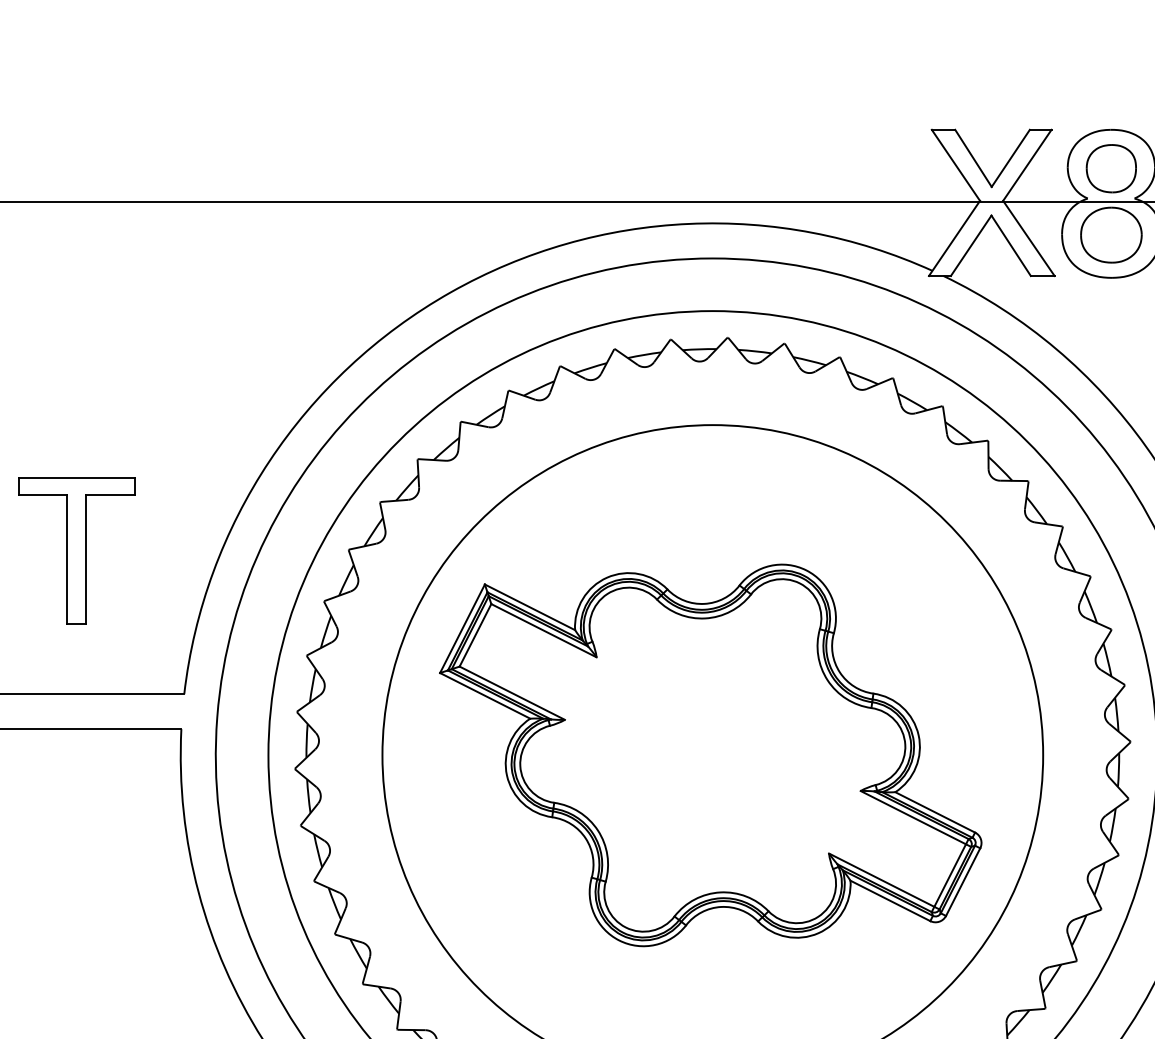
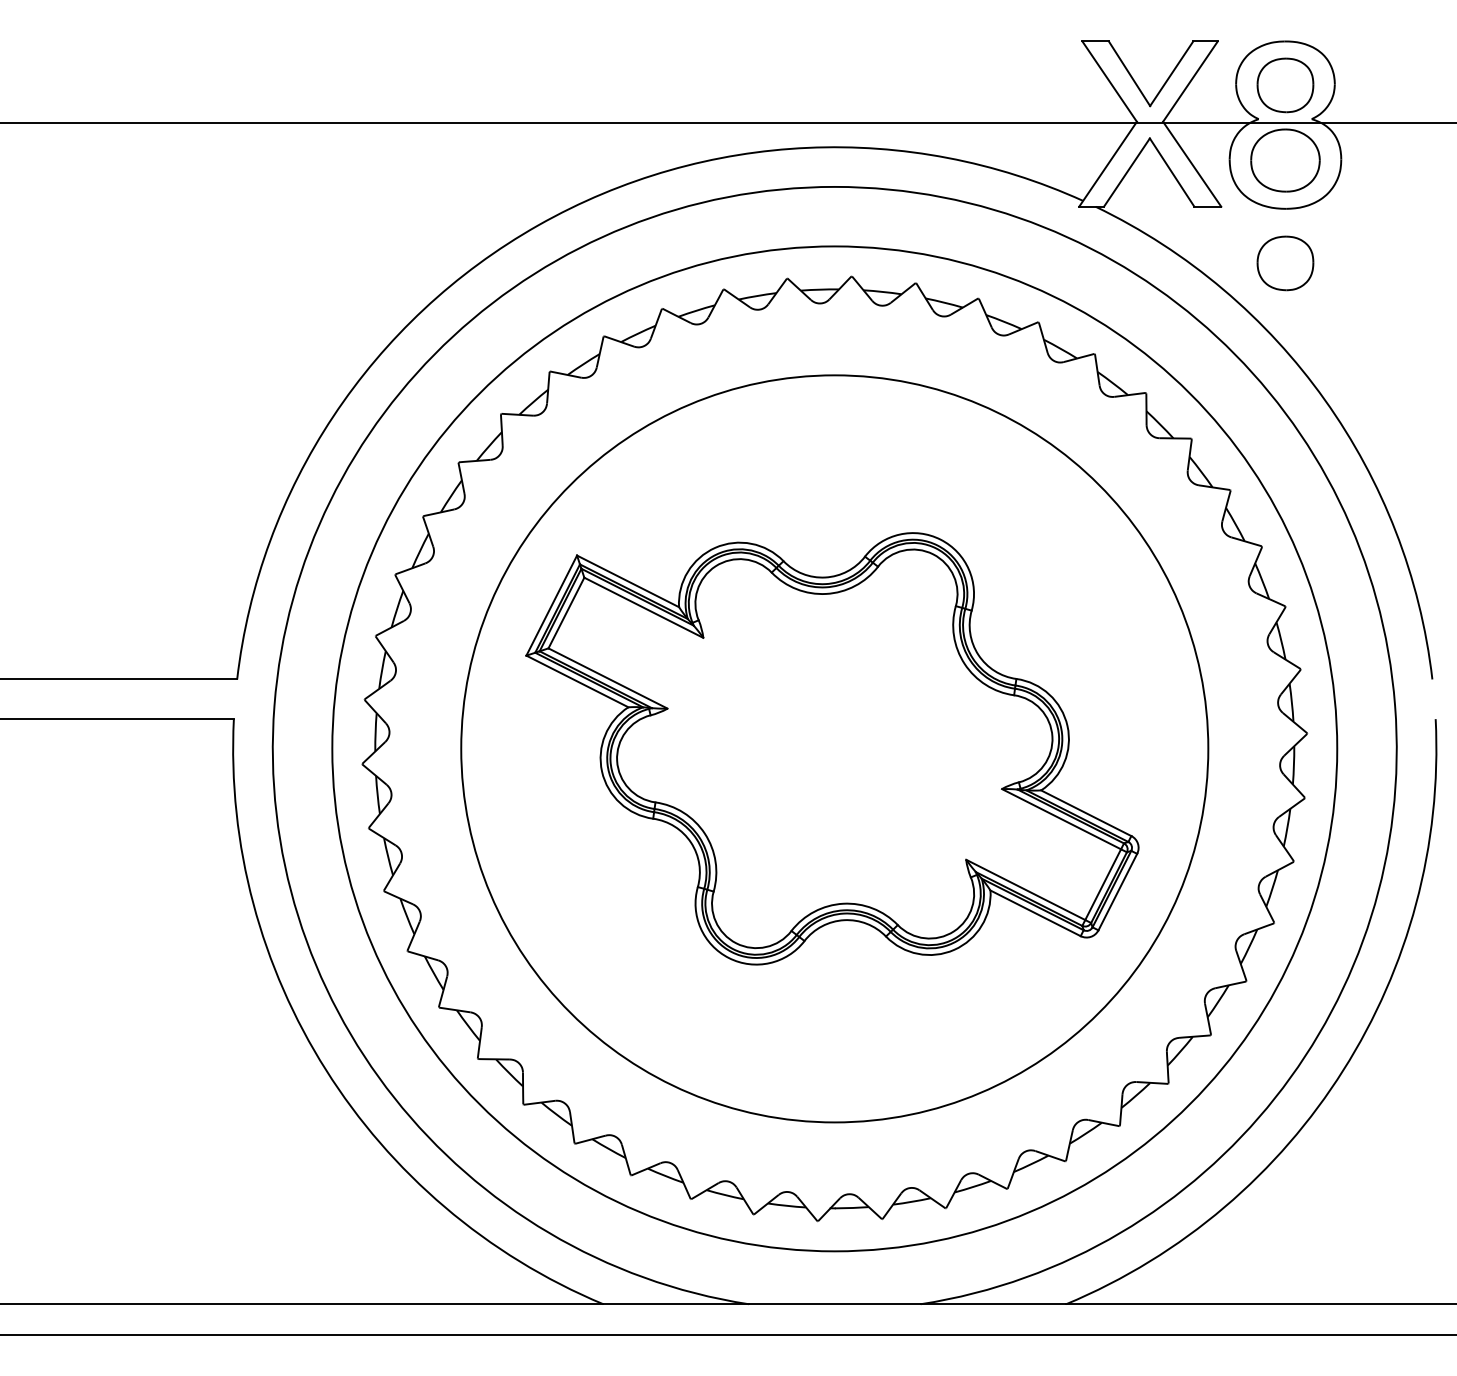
part: (1111, 326) -> (1285, 263), added
part: (76, 550) -> (115, 517), removed

